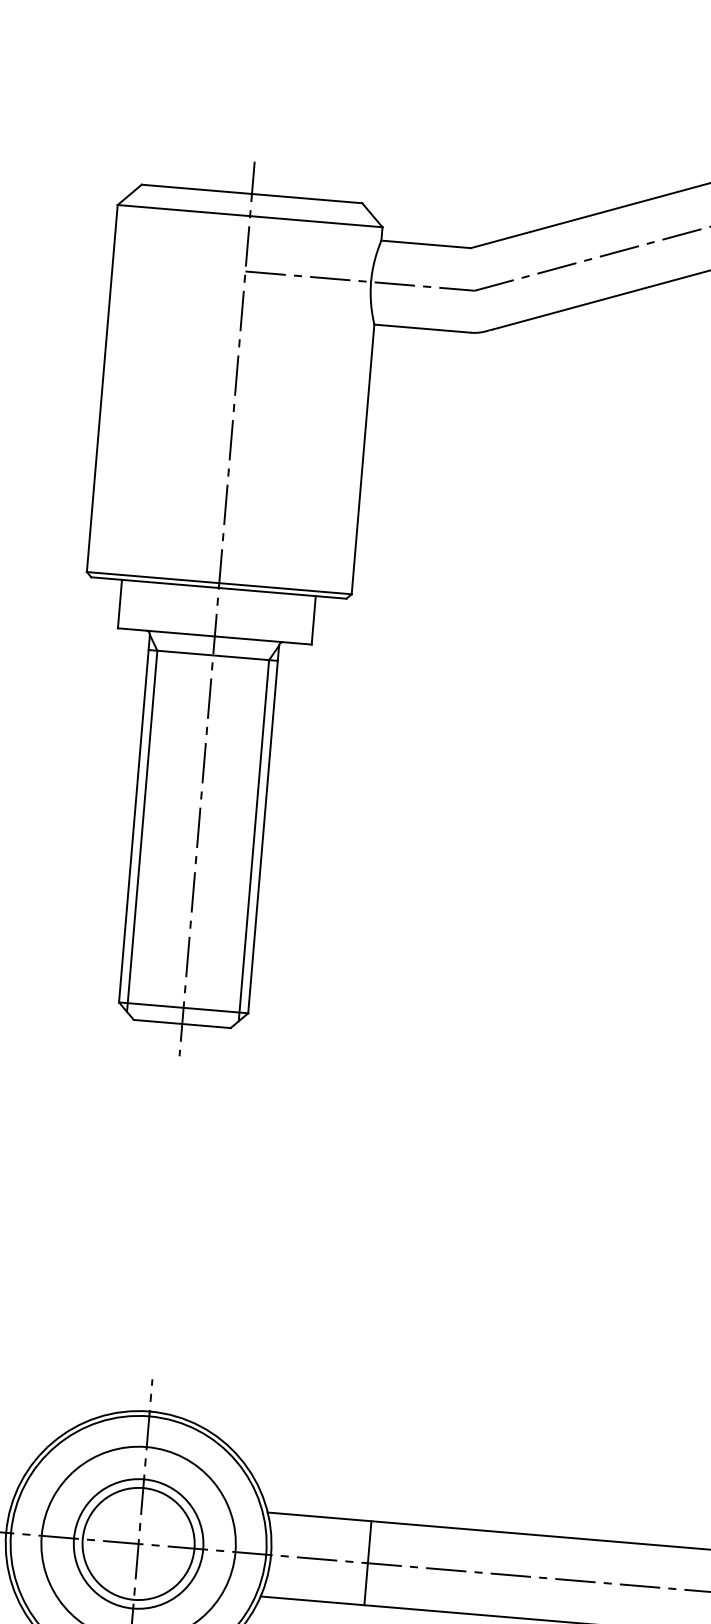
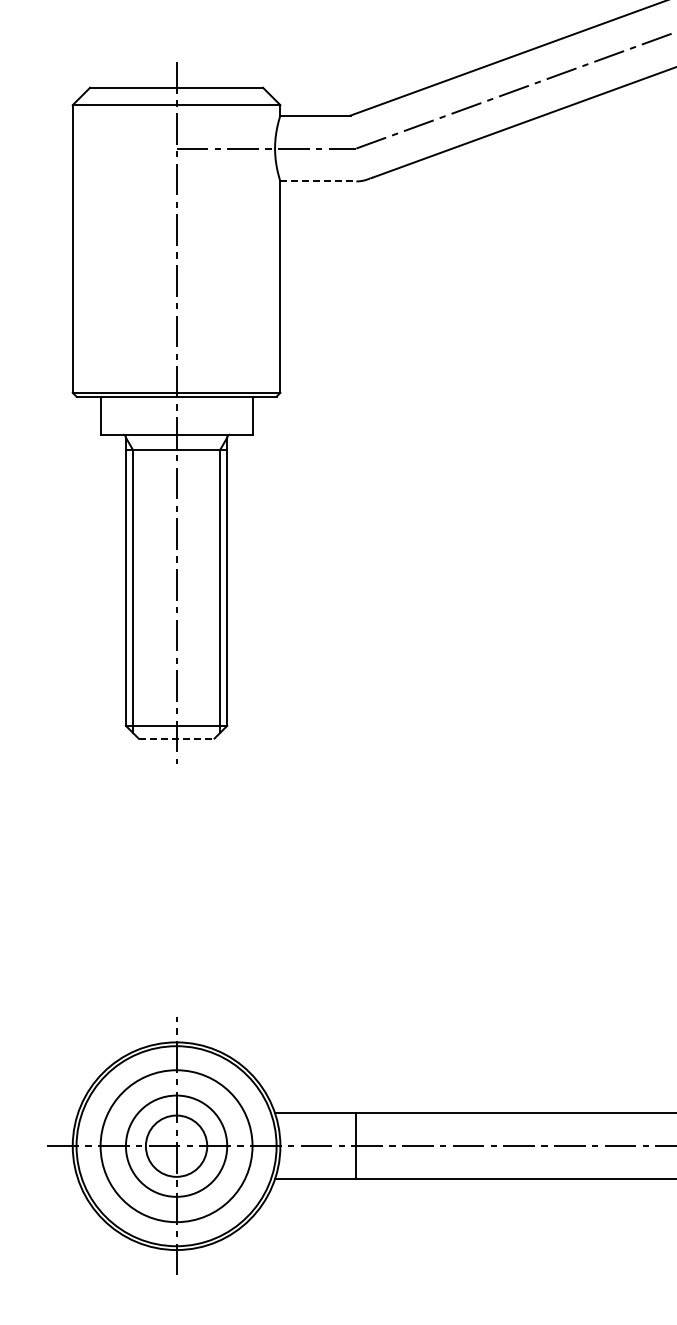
line: (422, 328) -> (318, 181), solid -> dashed
line: (182, 1023) -> (176, 738), solid -> dashed
circle: (138, 1544) -> (176, 1146), size x0.7

